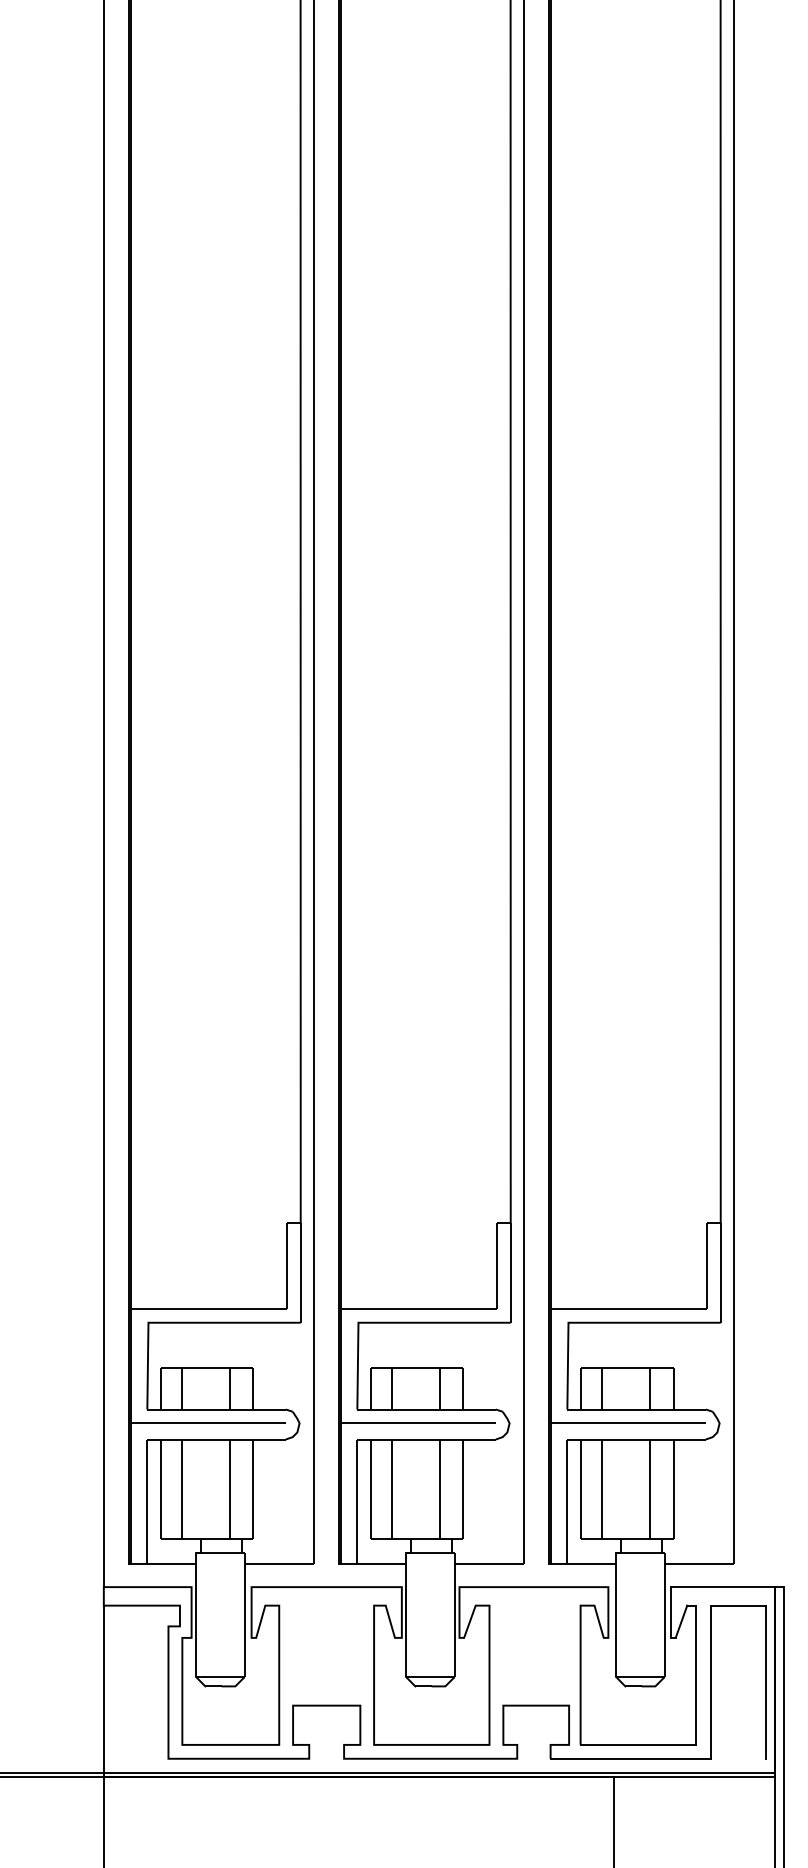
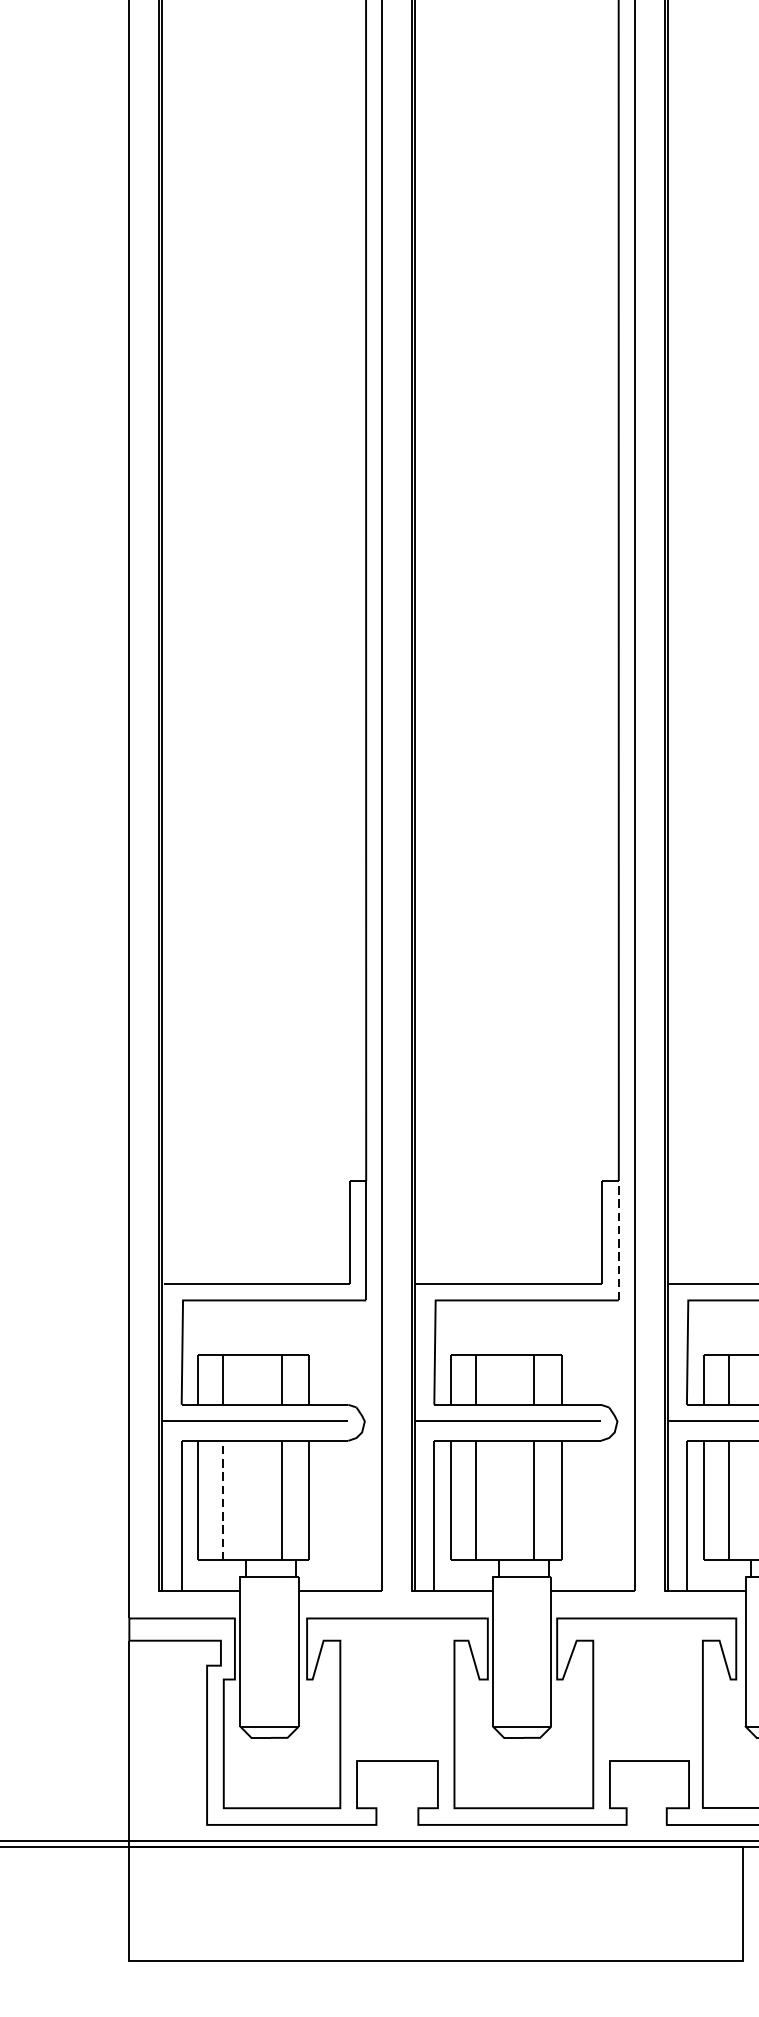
line: (510, 1273) -> (618, 1241), solid -> dashed
line: (181, 1489) -> (222, 1501), solid -> dashed

